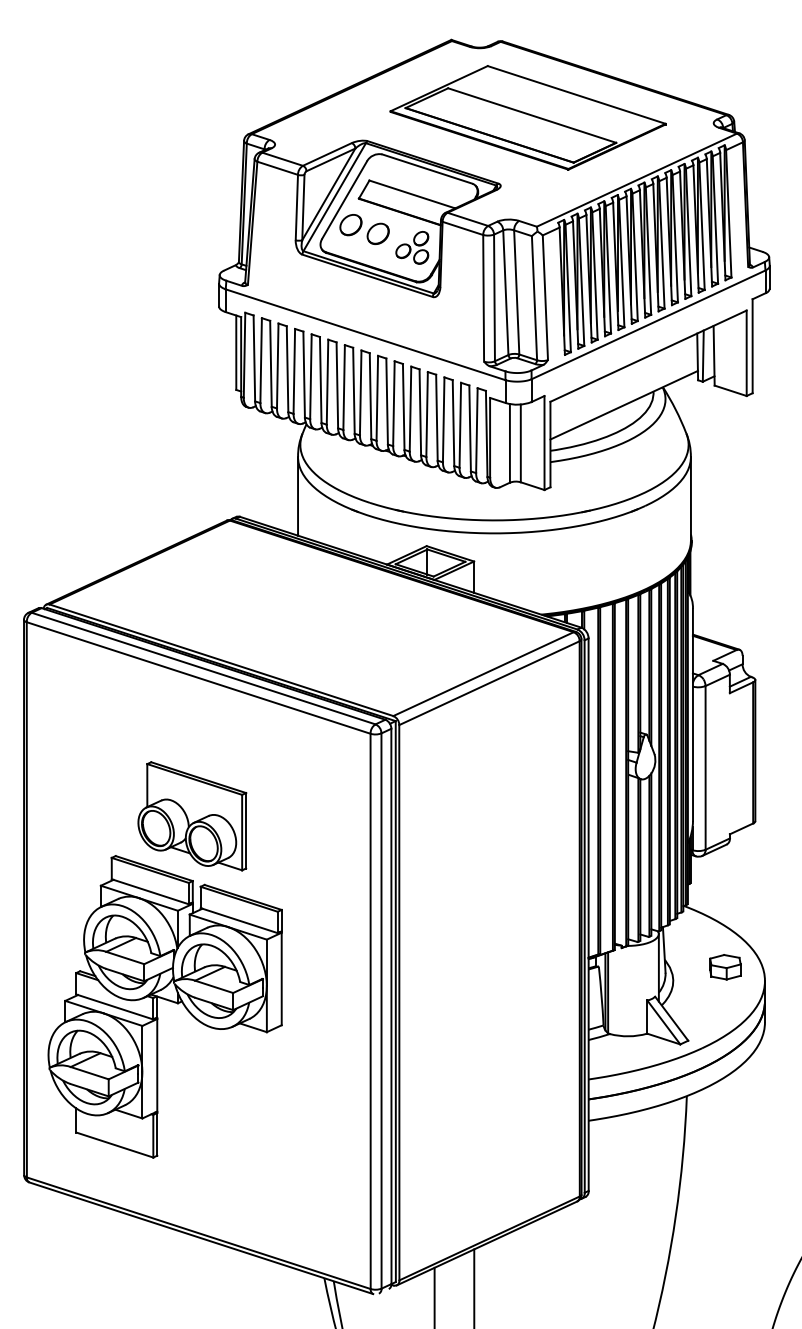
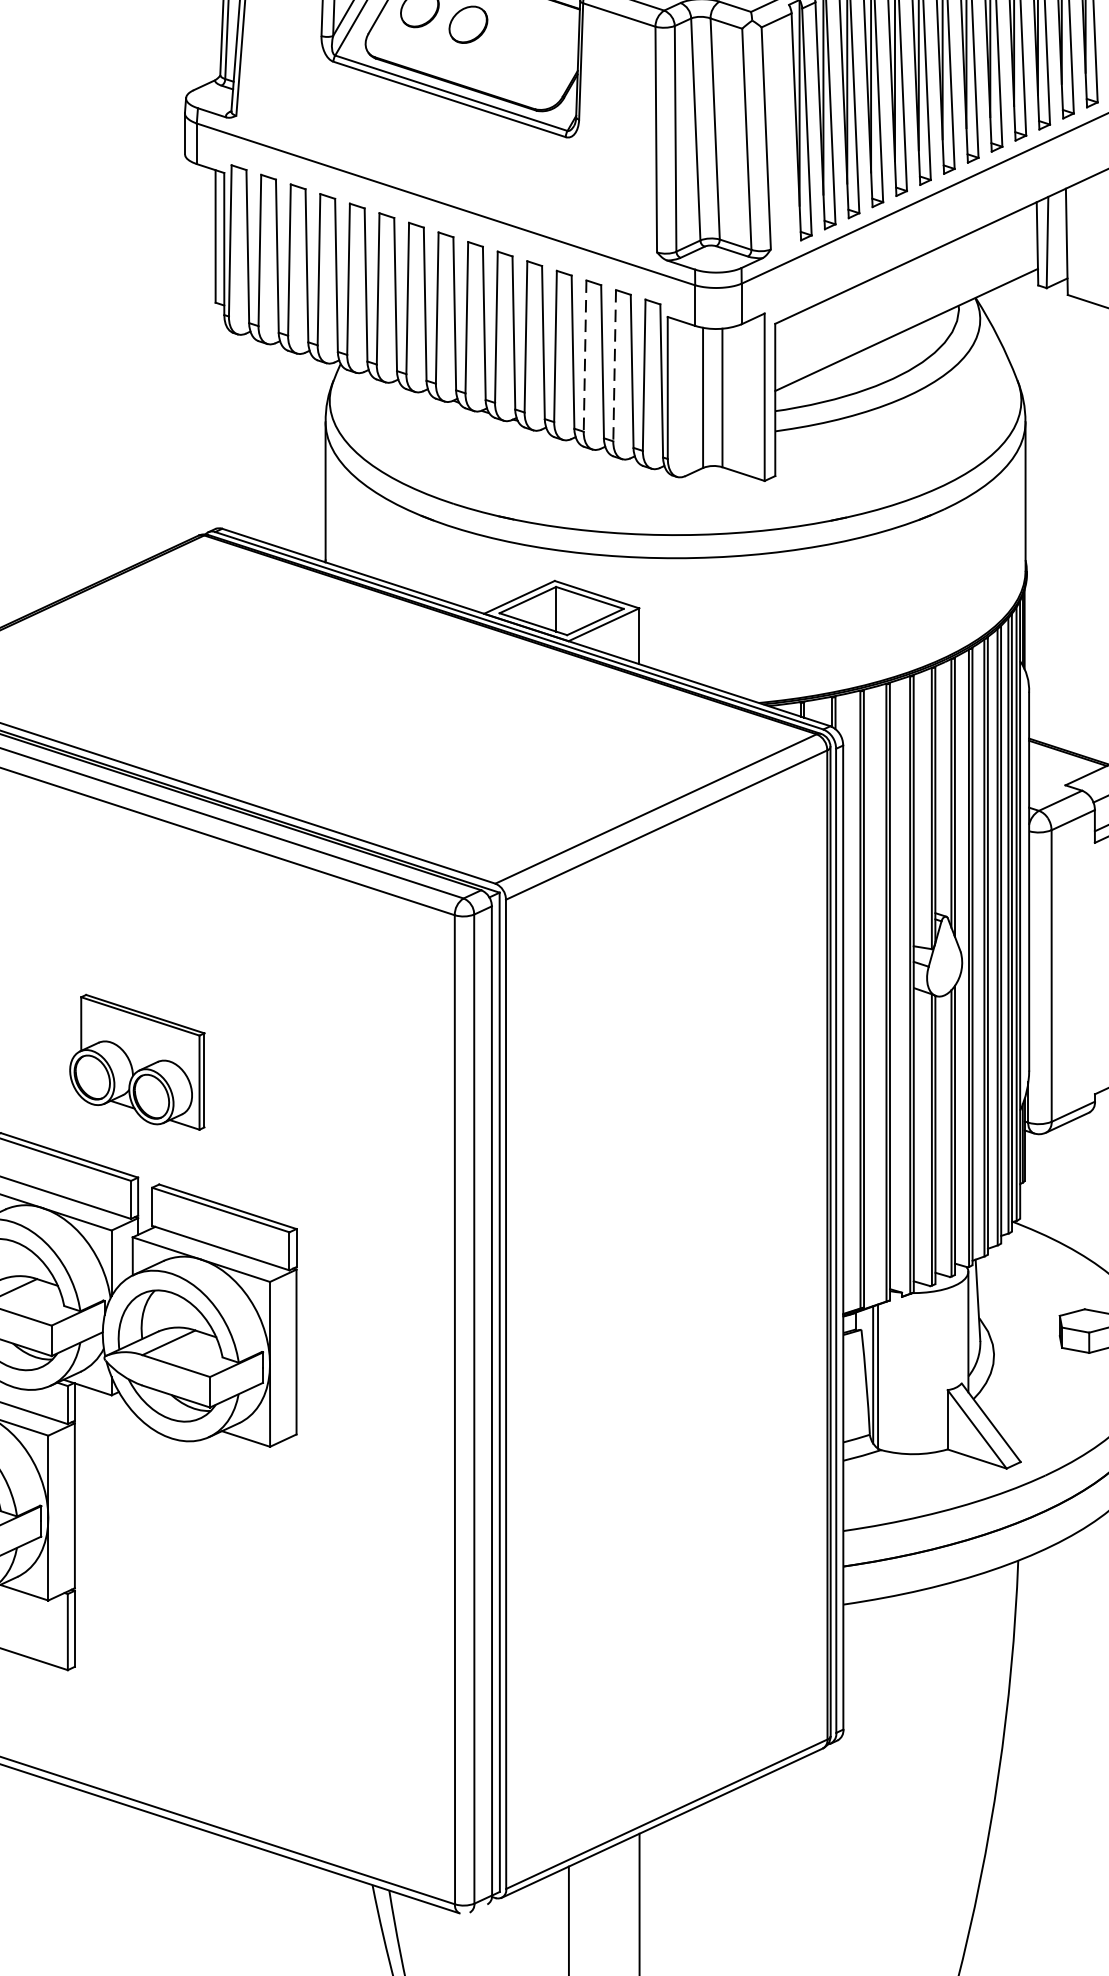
part: (412, 247) -> (529, 48), removed
line: (443, 420) -> (584, 357), solid -> dashed
line: (460, 425) -> (615, 366), solid -> dashed
part: (192, 816) -> (137, 1062), size x0.7

